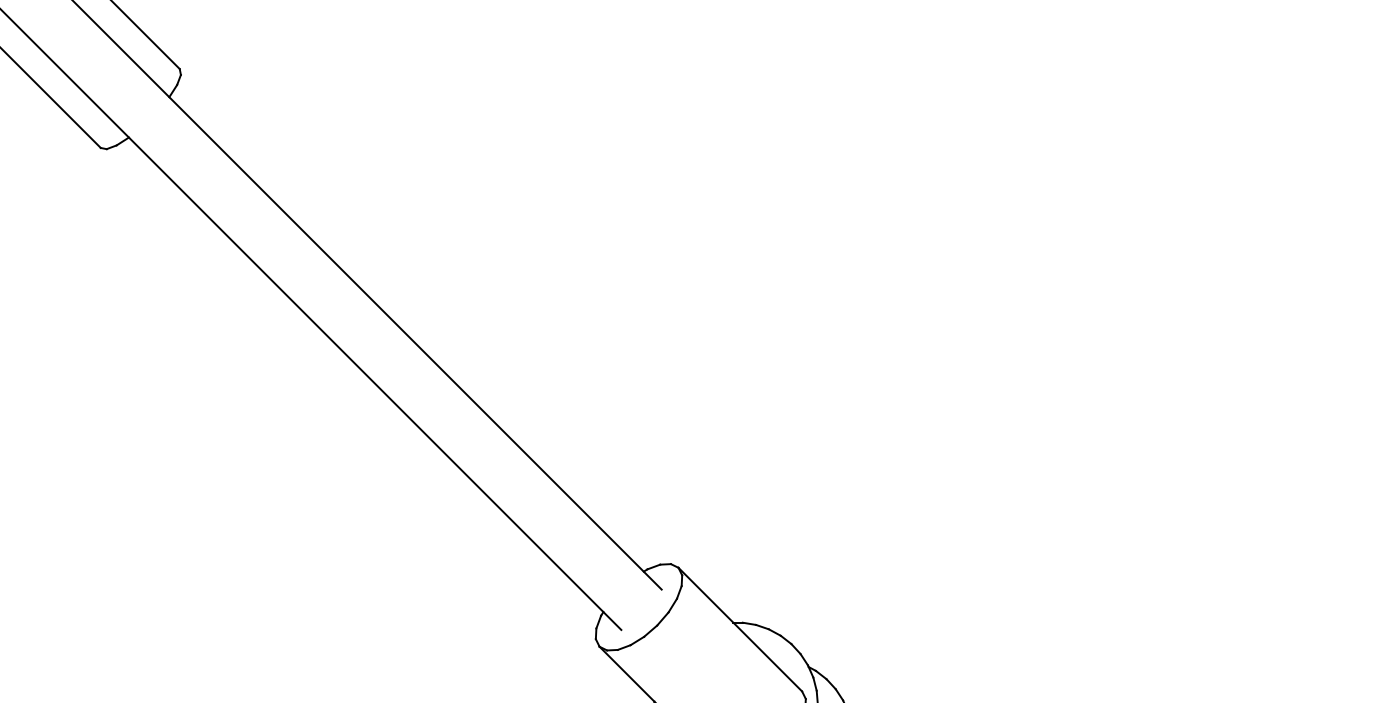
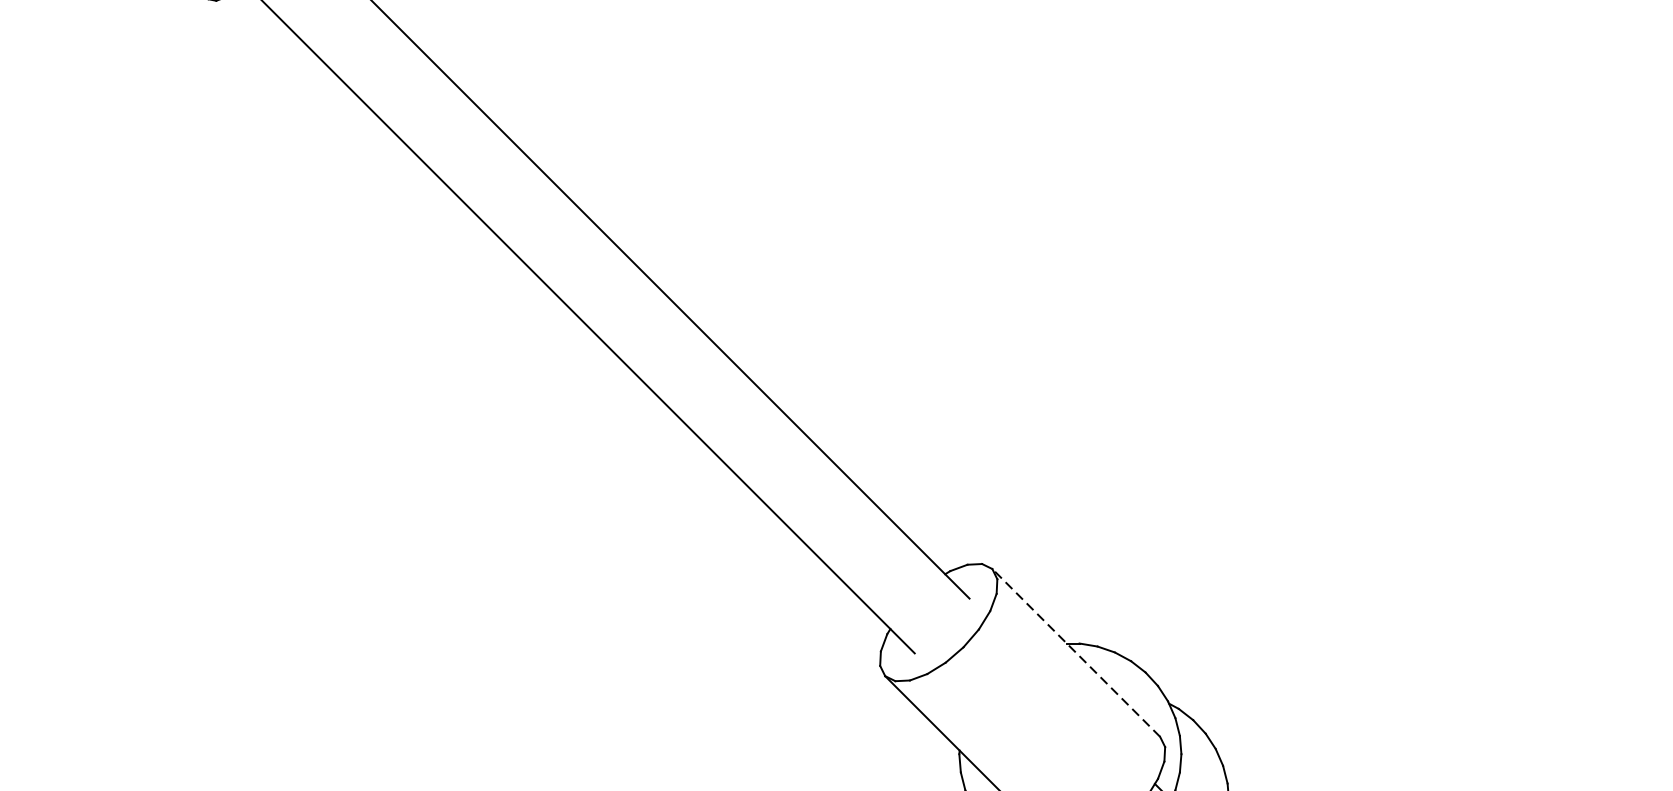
line: (739, 629) -> (1075, 652), solid -> dashed

